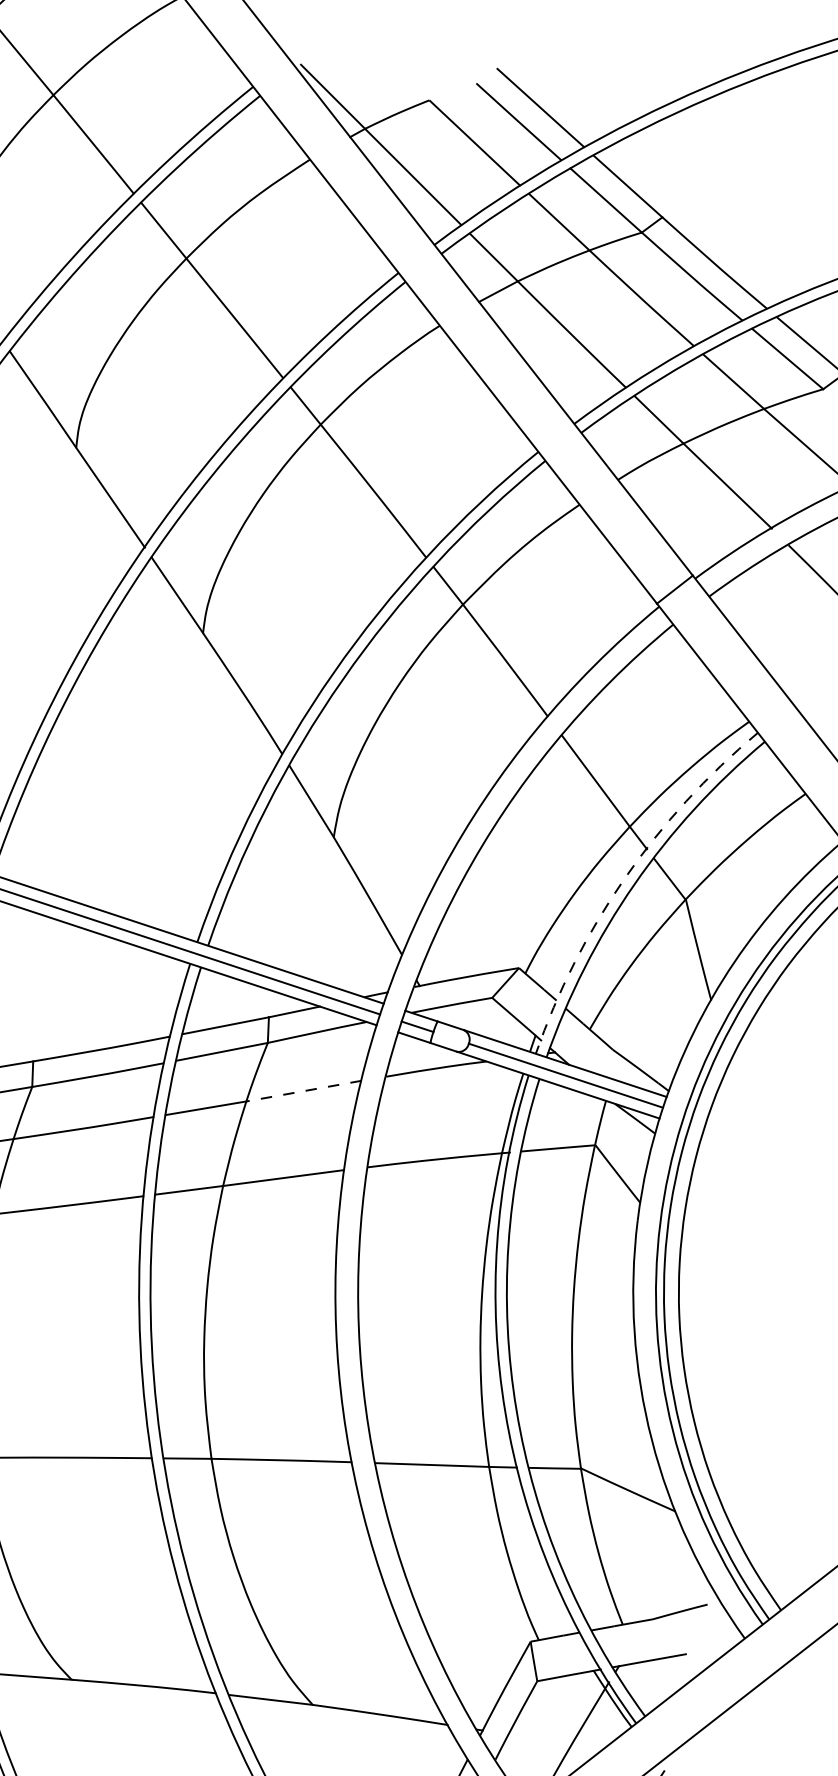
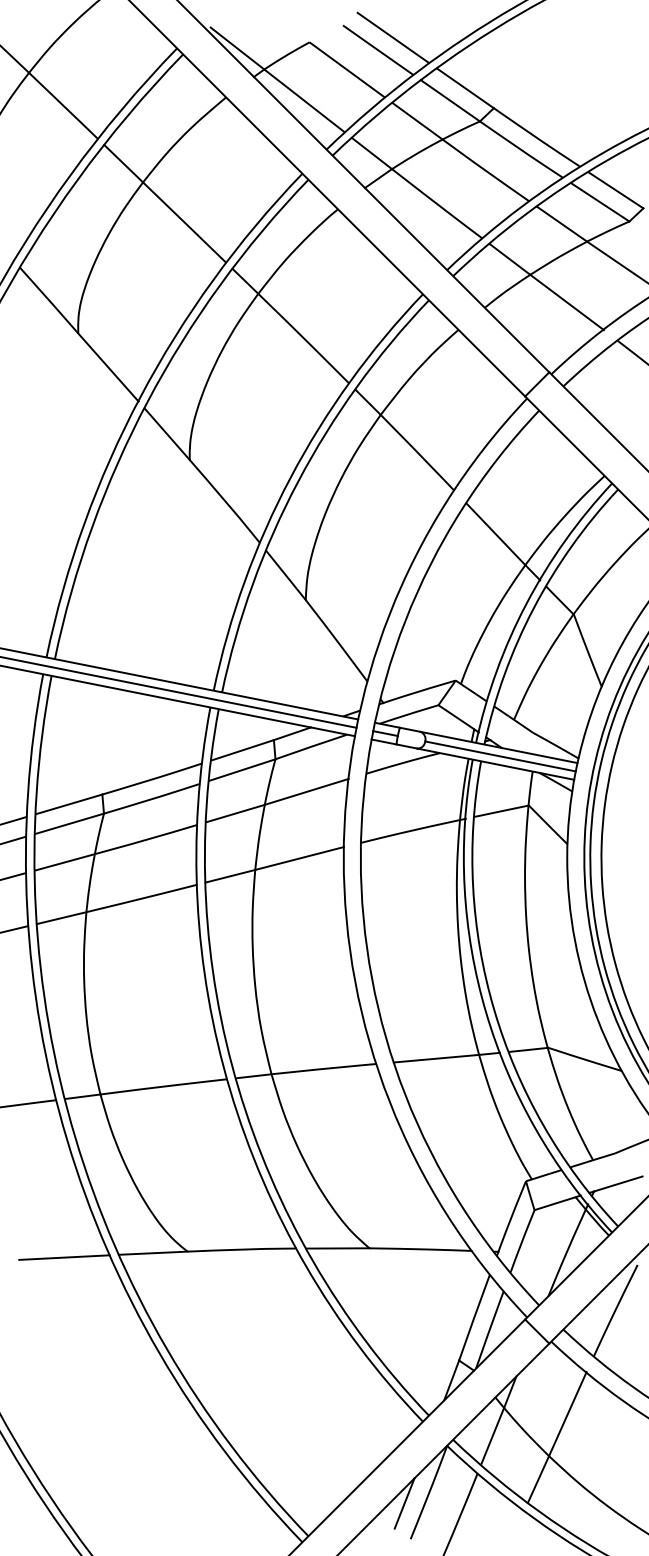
arc: (625, 877) -> (526, 603), dashed -> solid
line: (303, 1090) -> (306, 791), dashed -> solid

